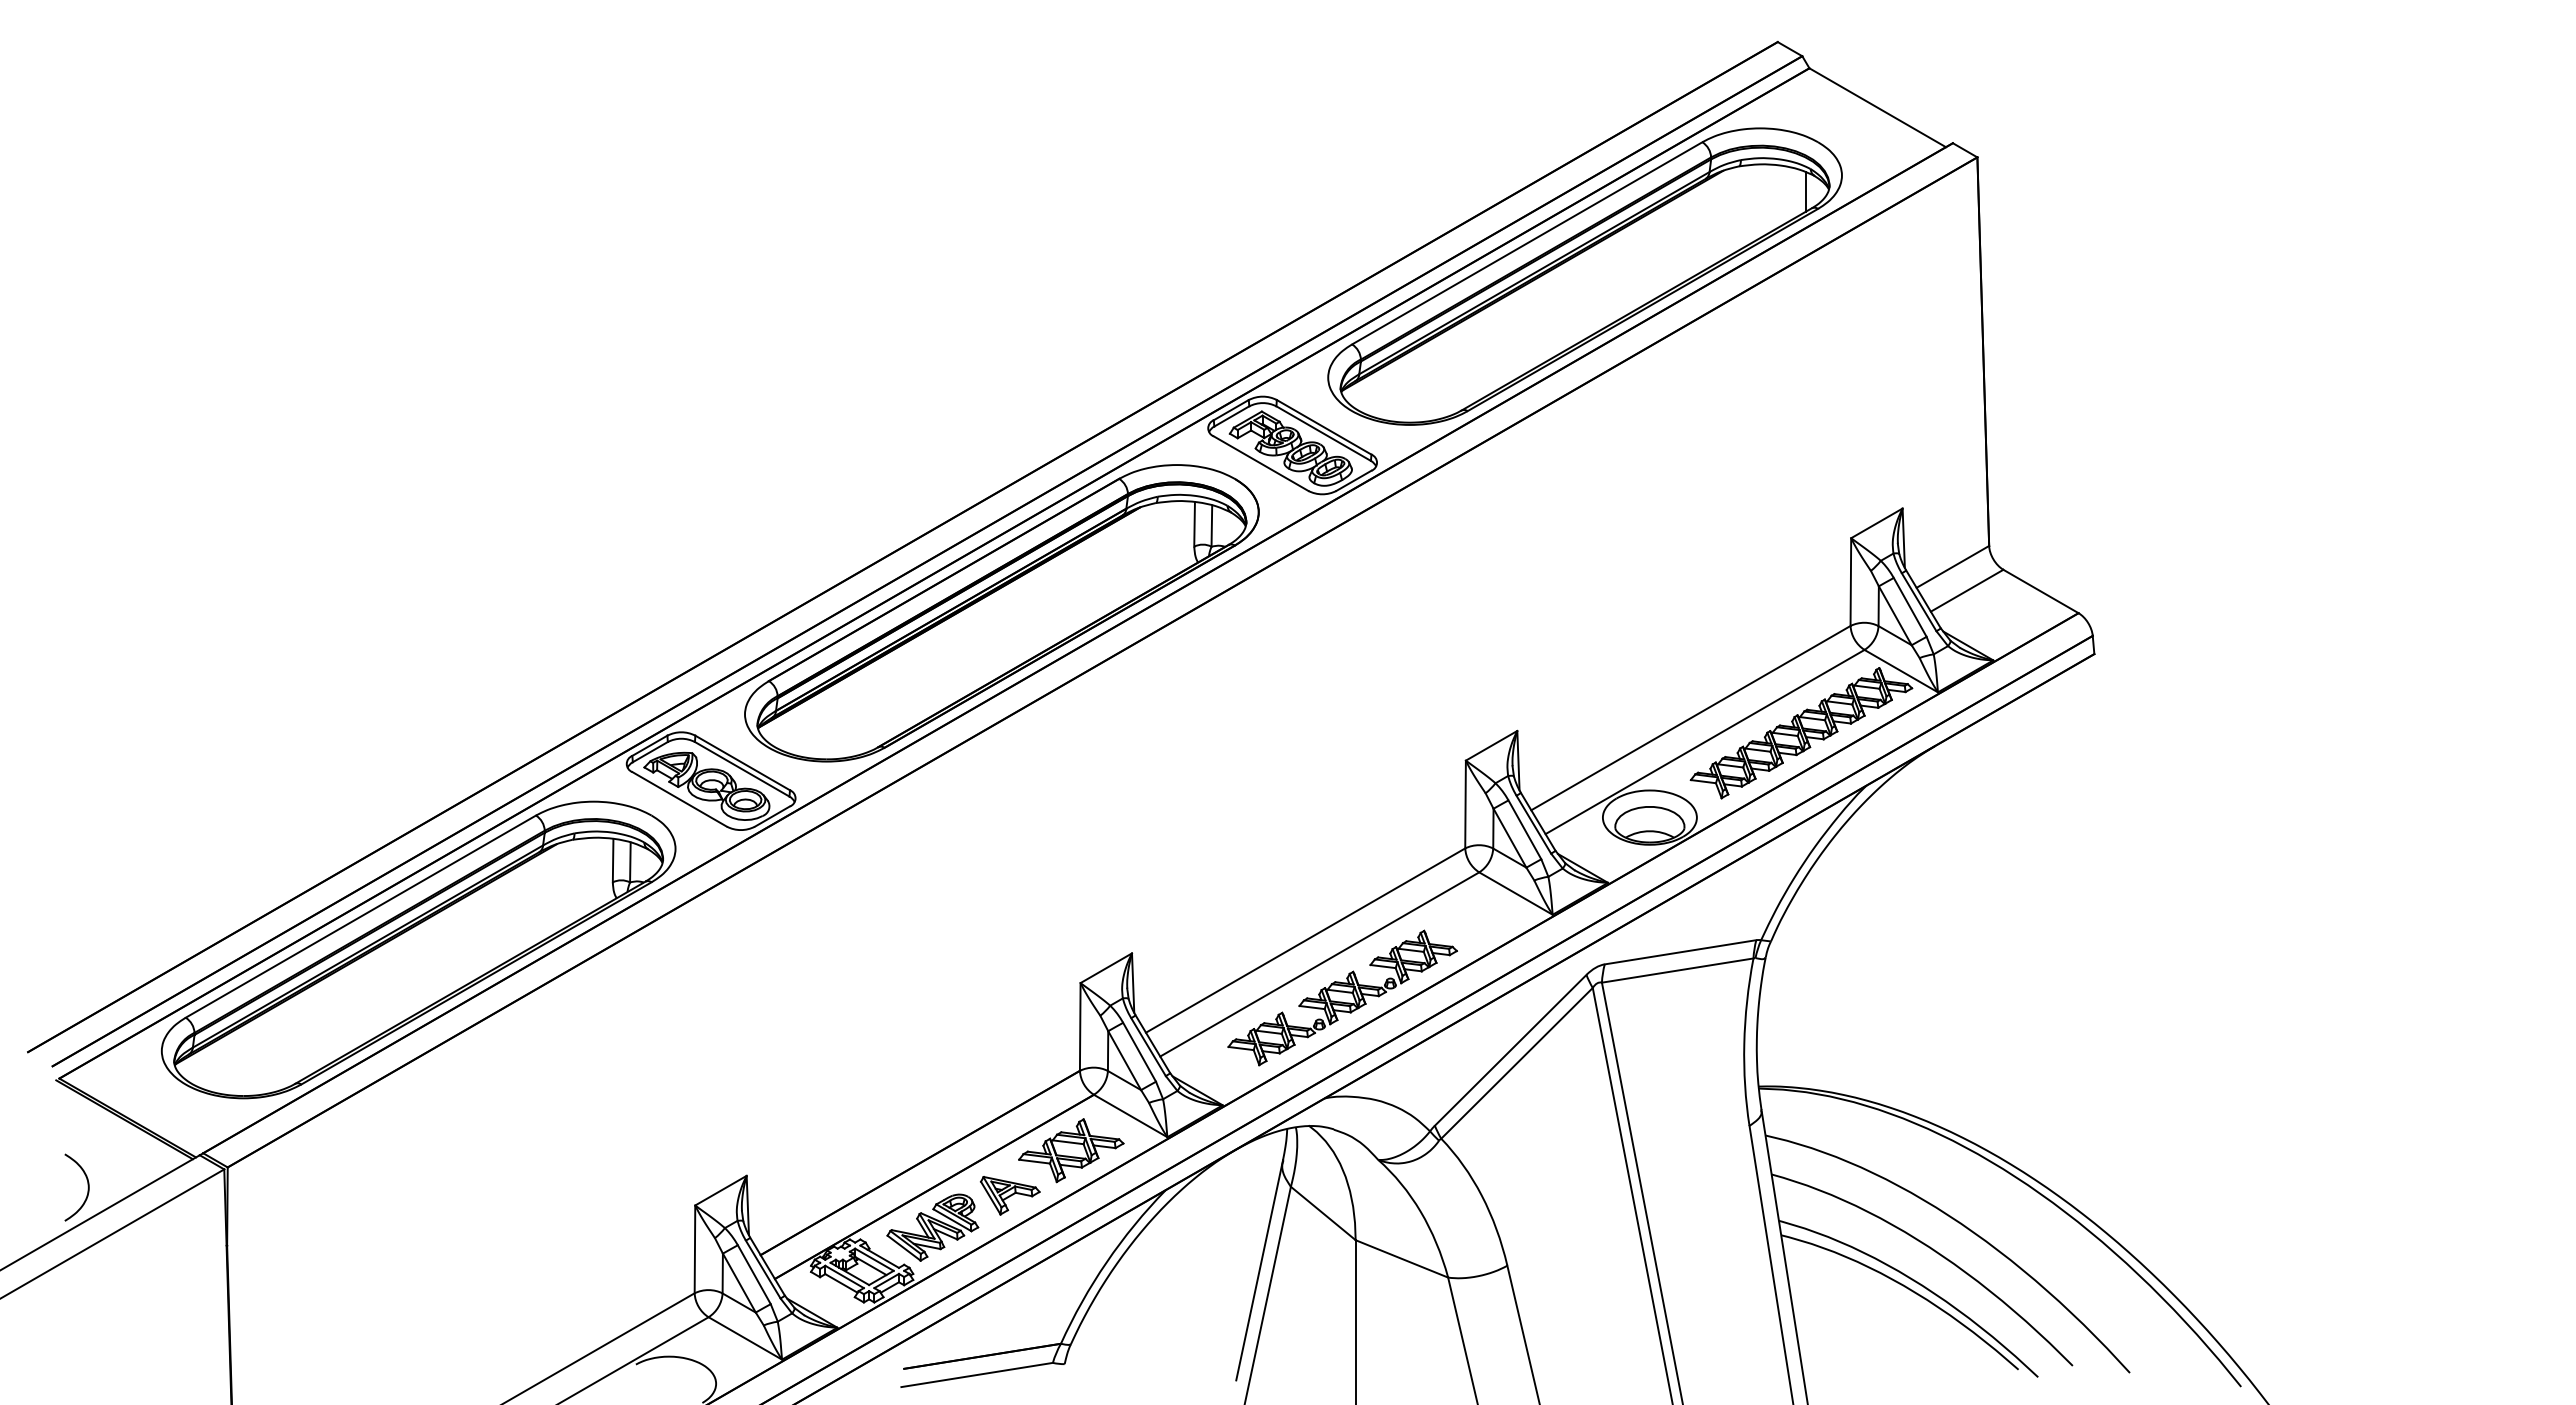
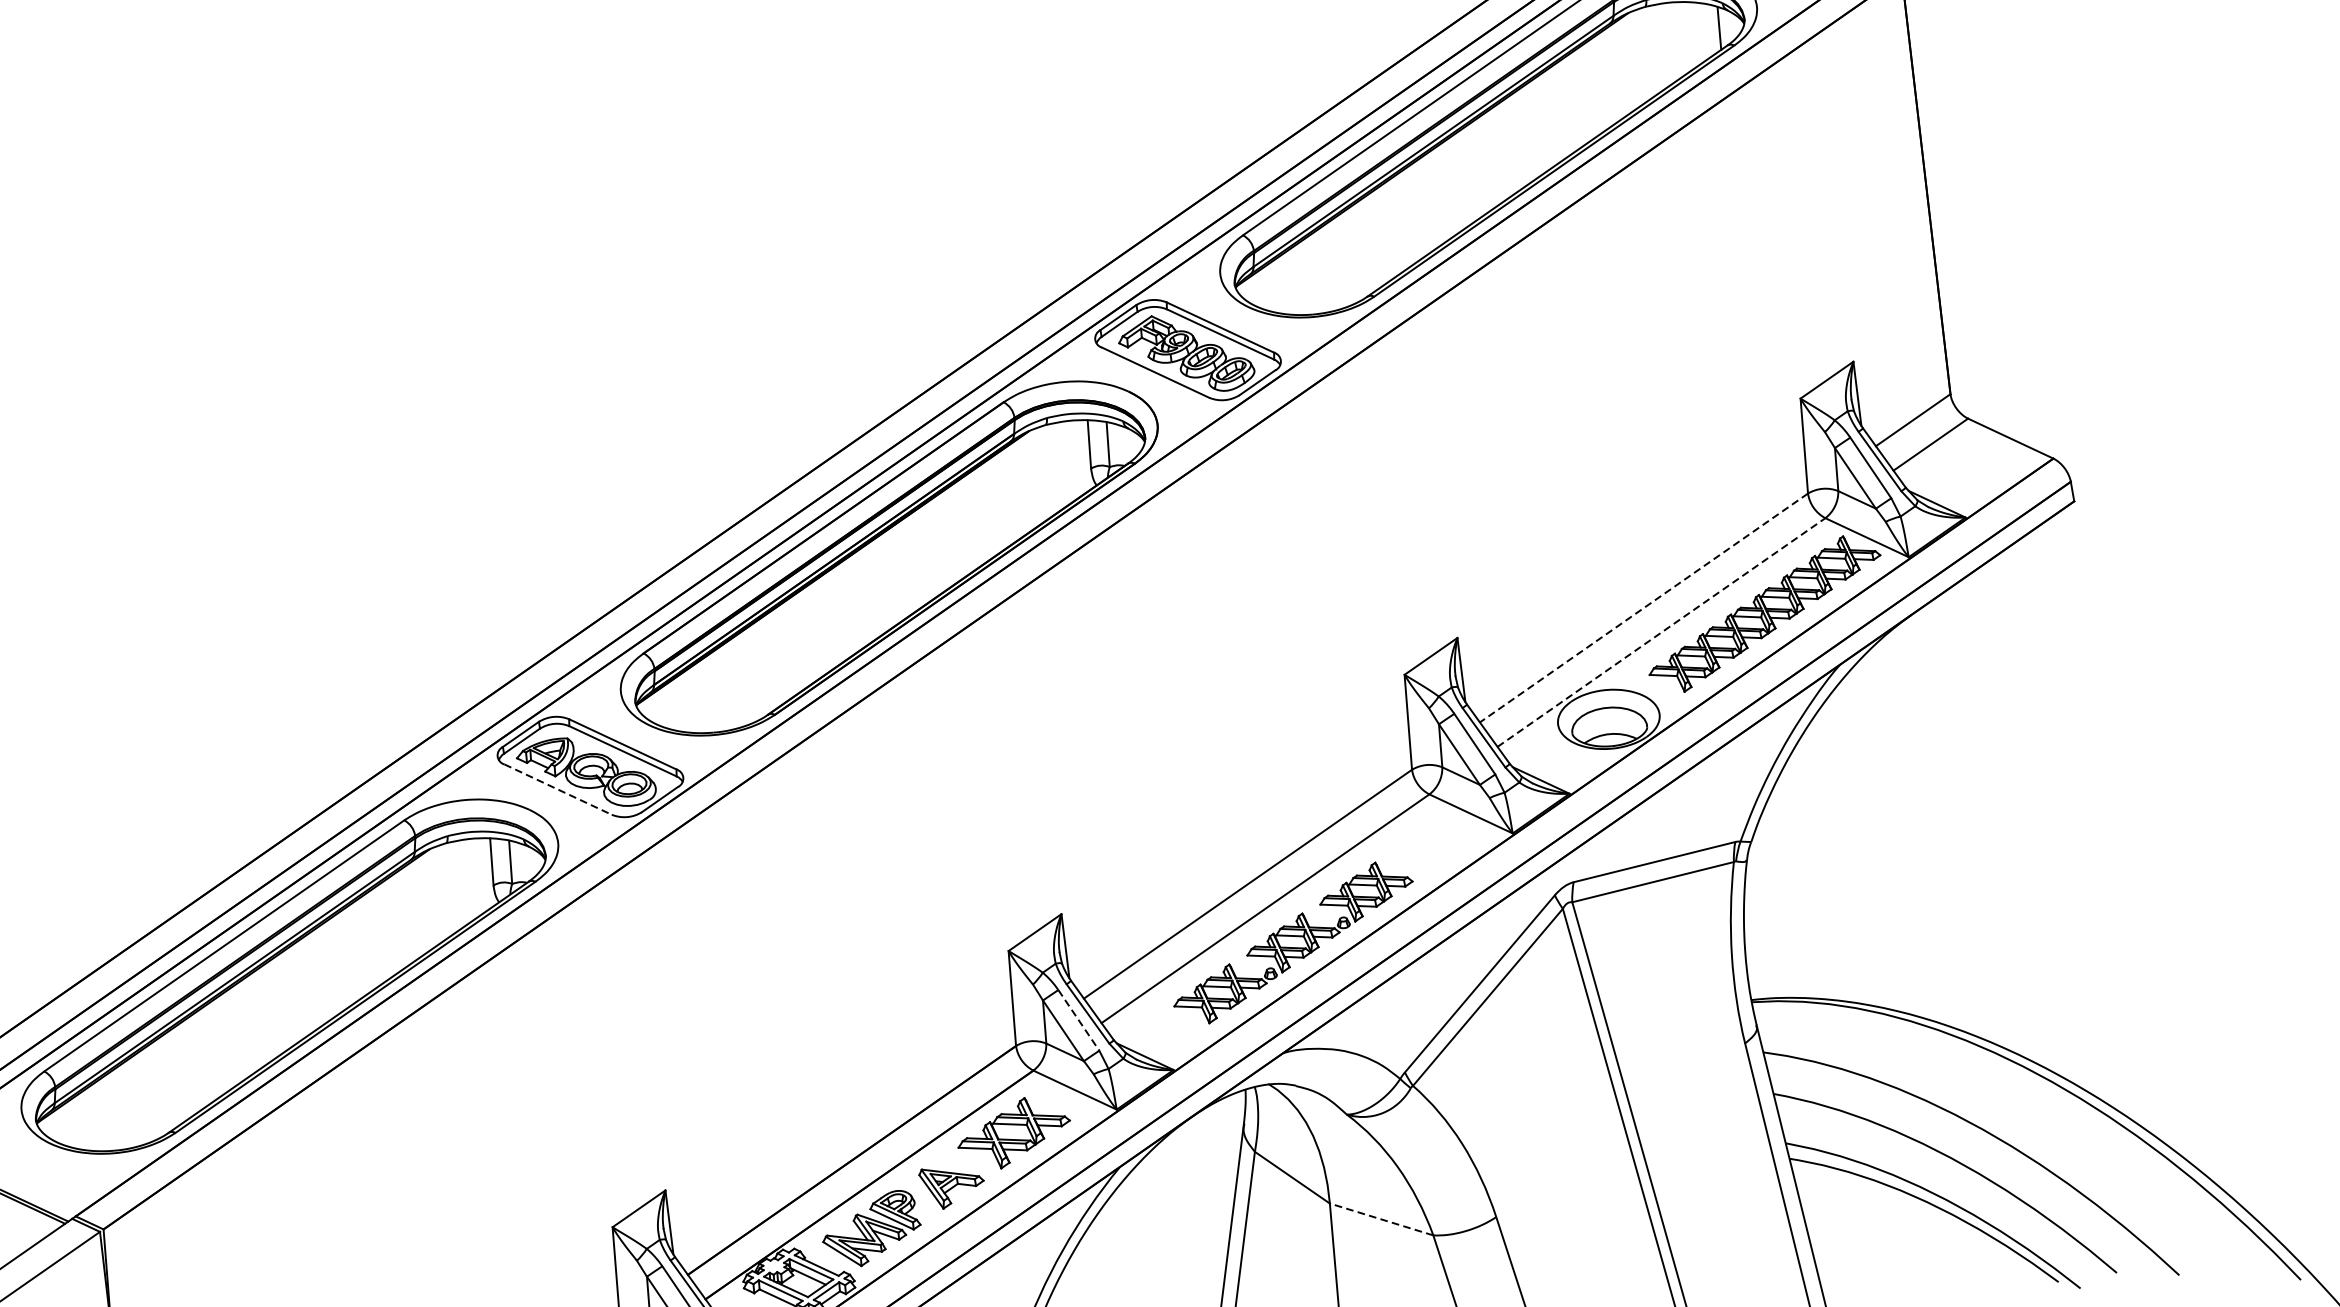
line: (1690, 718) -> (1643, 608), solid -> dashed
line: (1705, 741) -> (1661, 631), solid -> dashed
line: (679, 799) -> (557, 789), solid -> dashed
line: (1139, 1052) -> (1078, 1020), solid -> dashed
line: (1401, 1258) -> (1381, 1219), solid -> dashed

